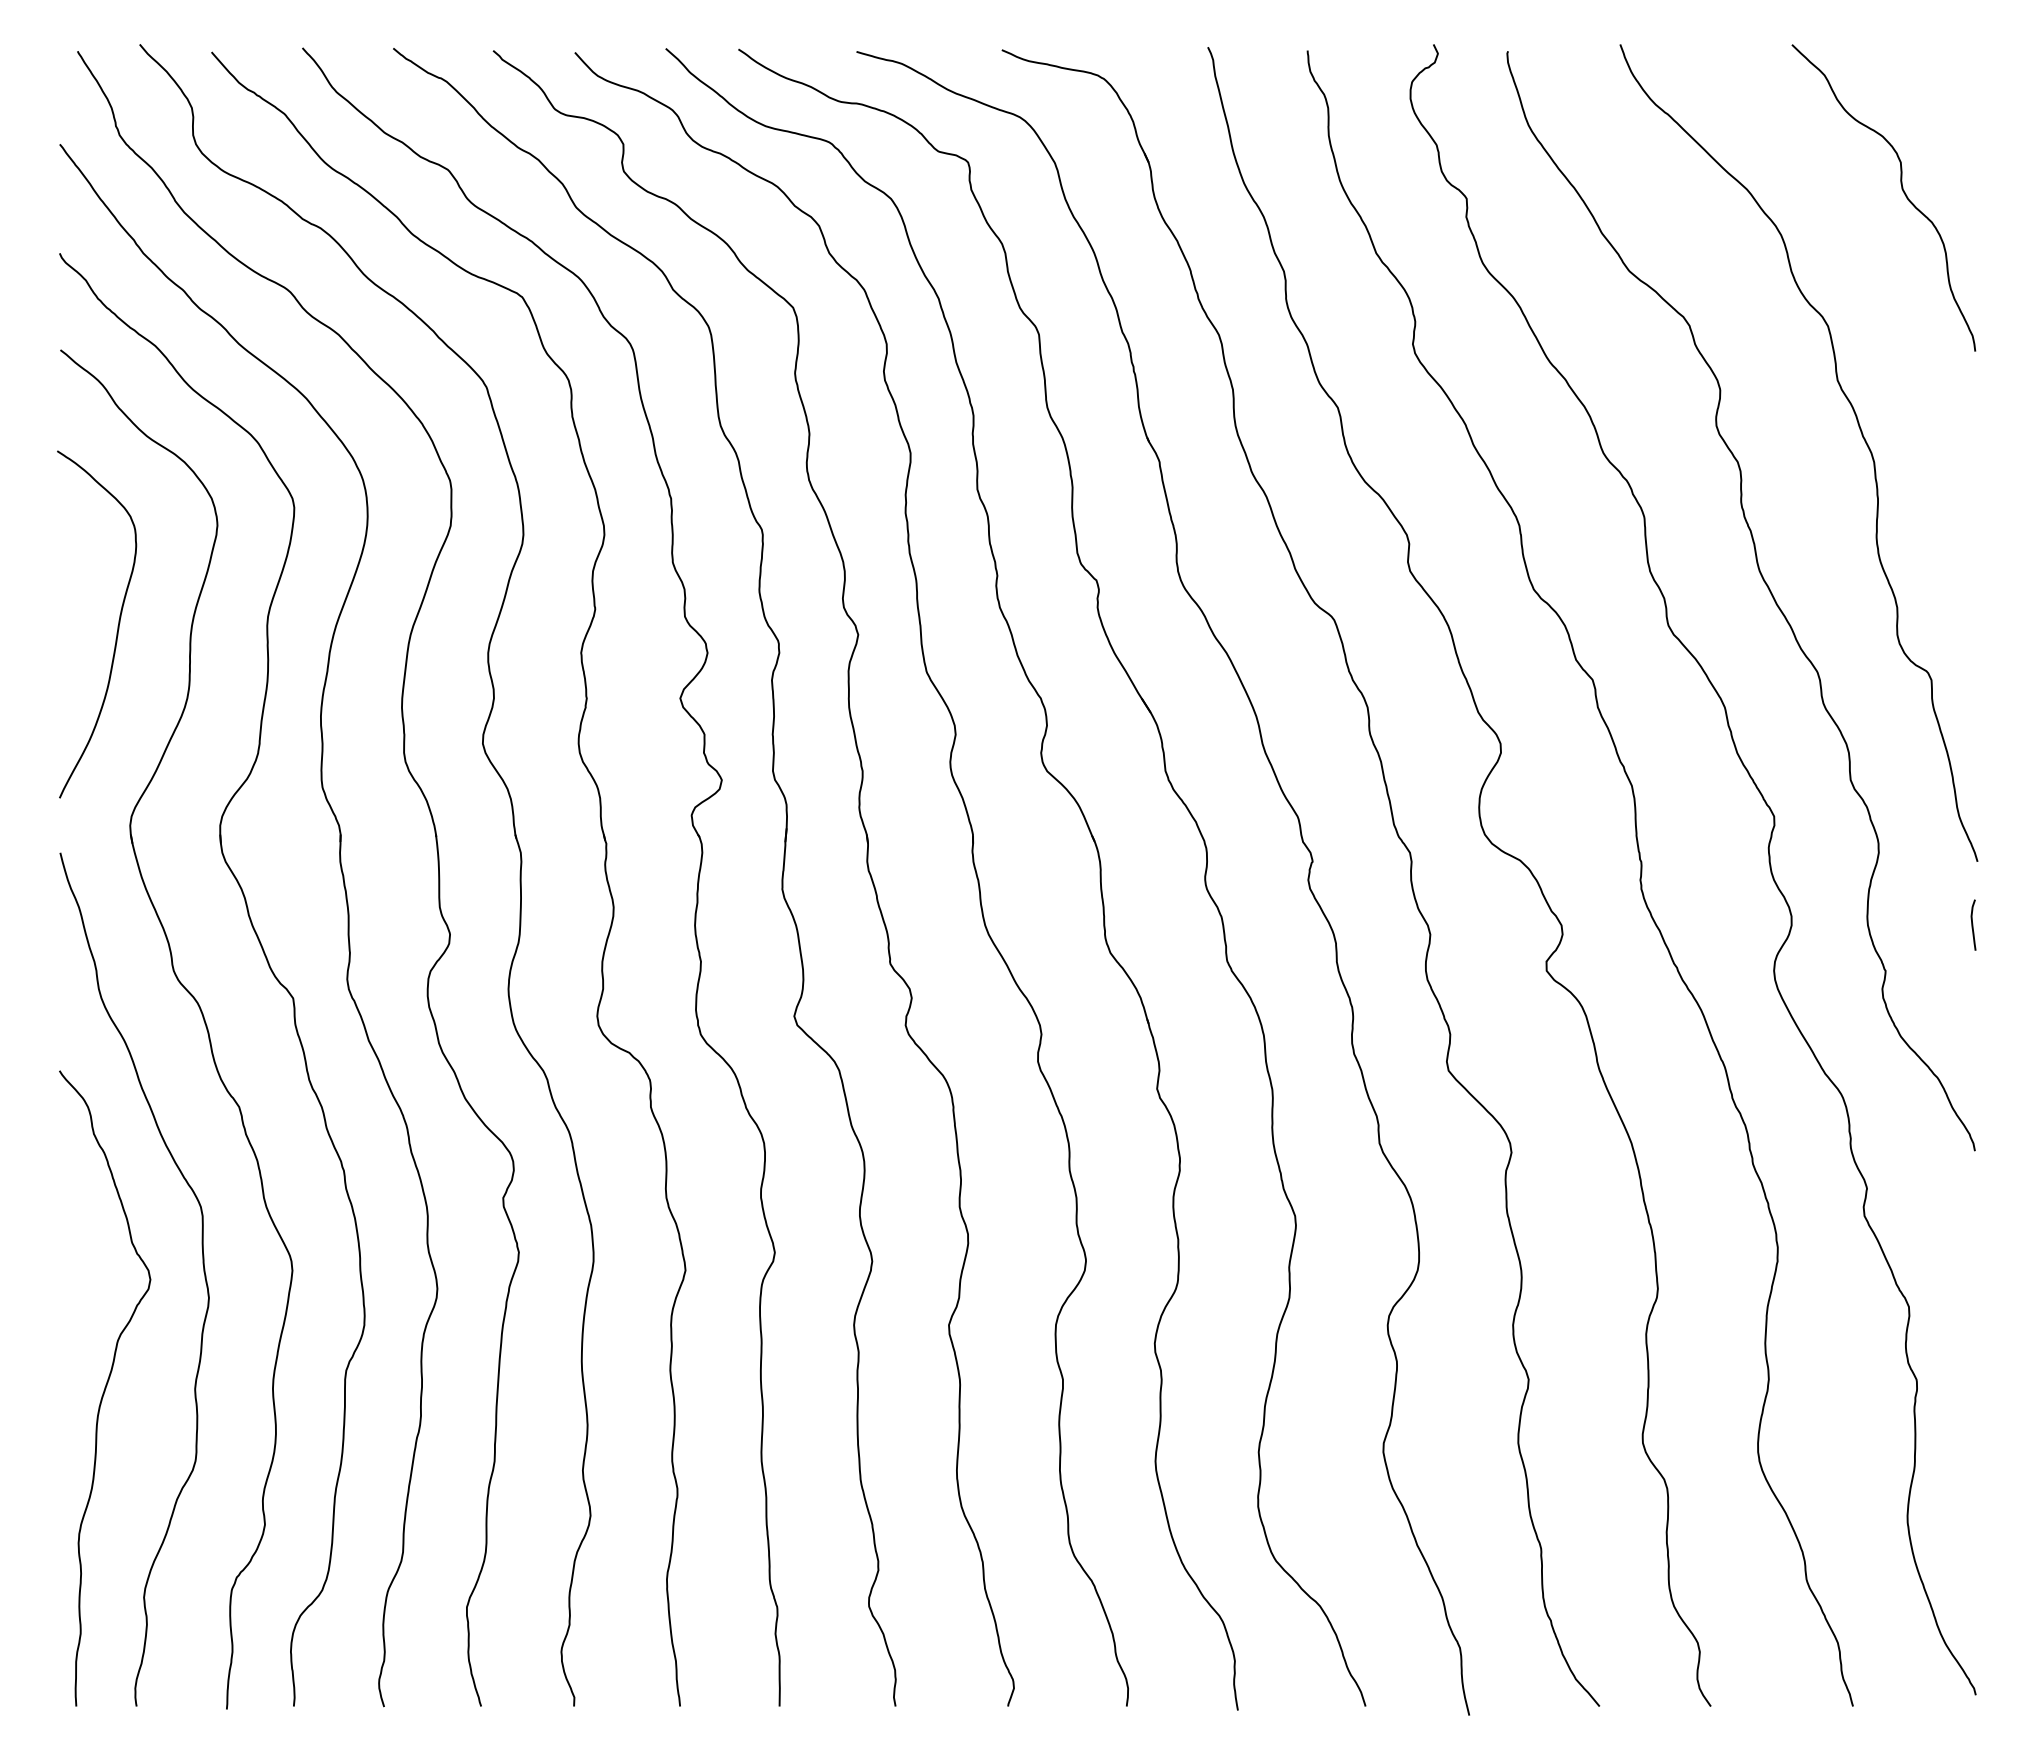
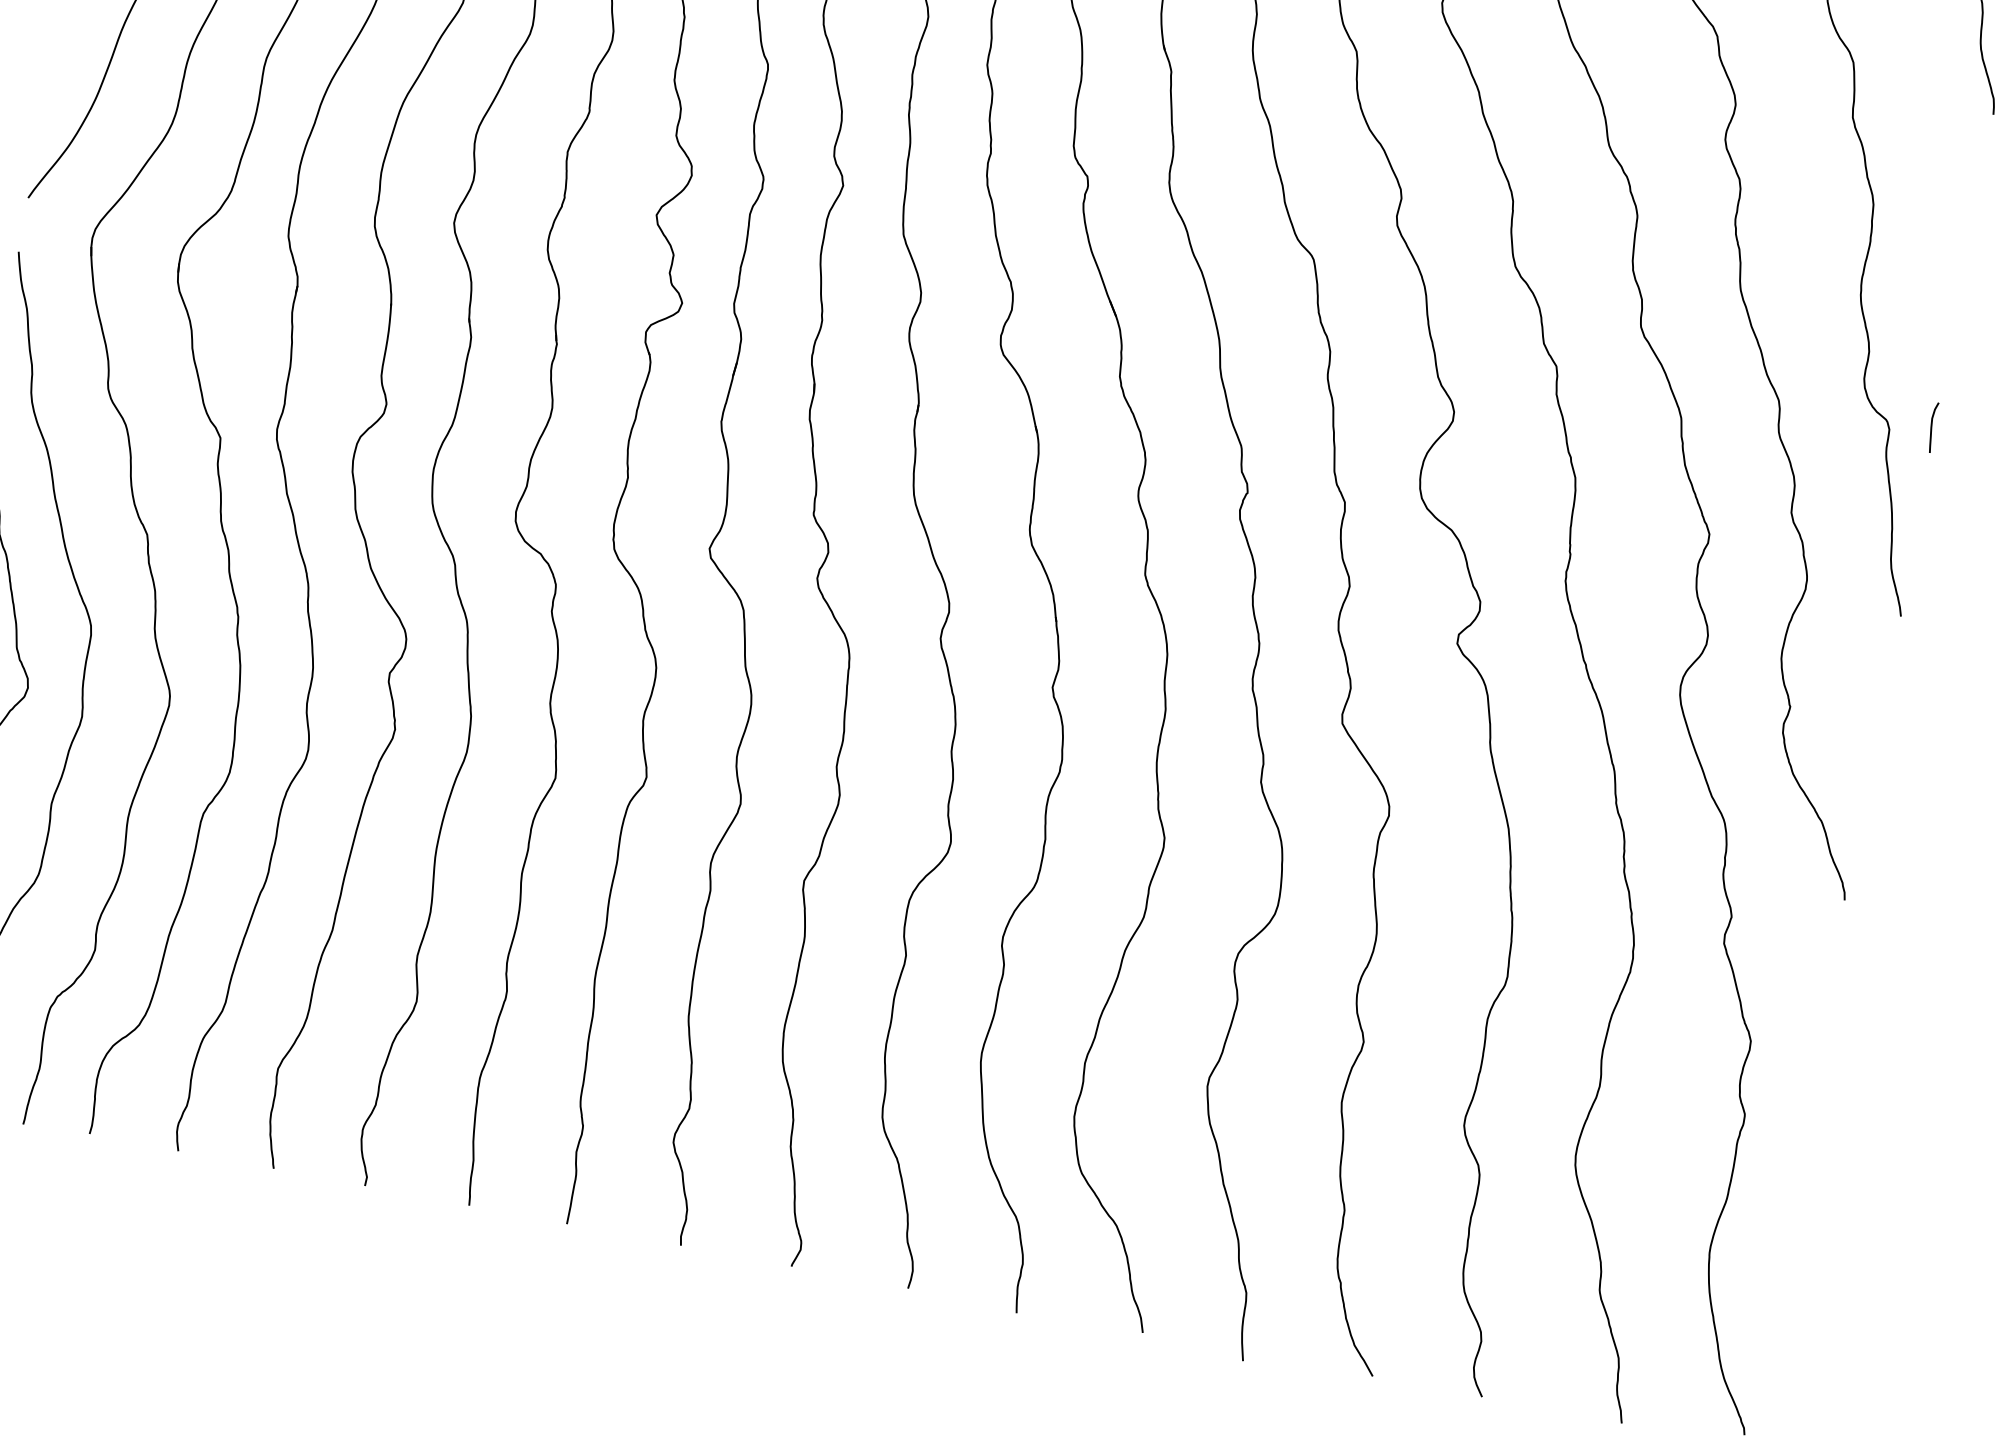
curve: (1973, 924) -> (1932, 426), moved

